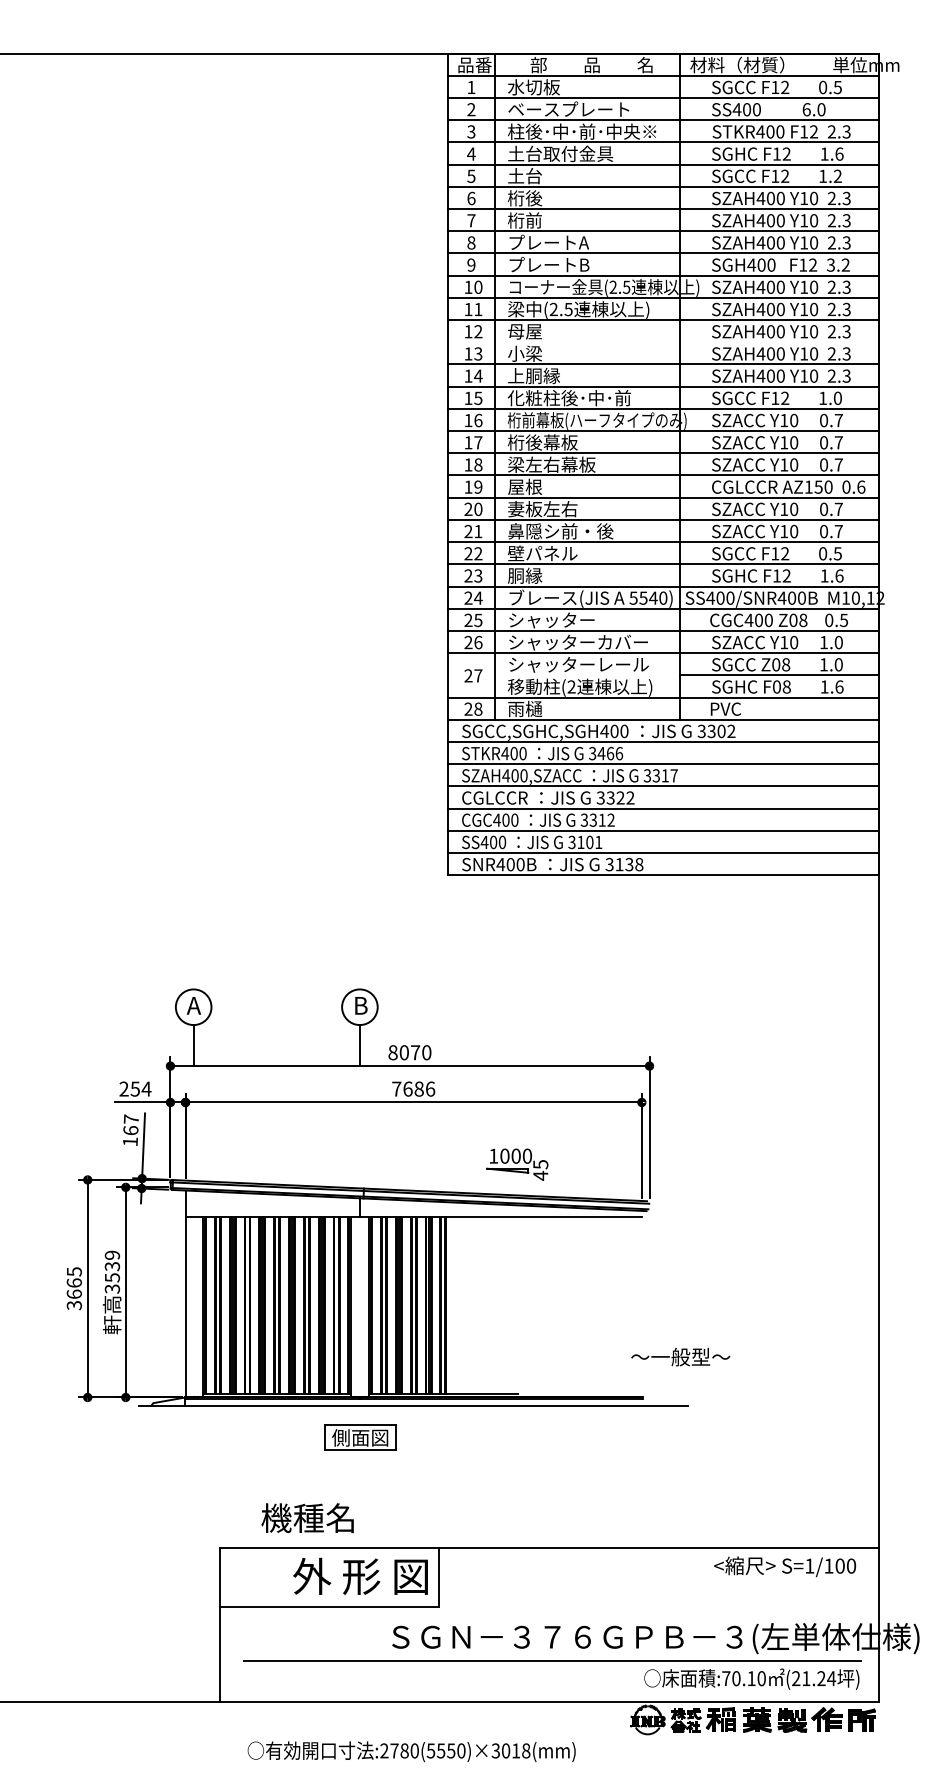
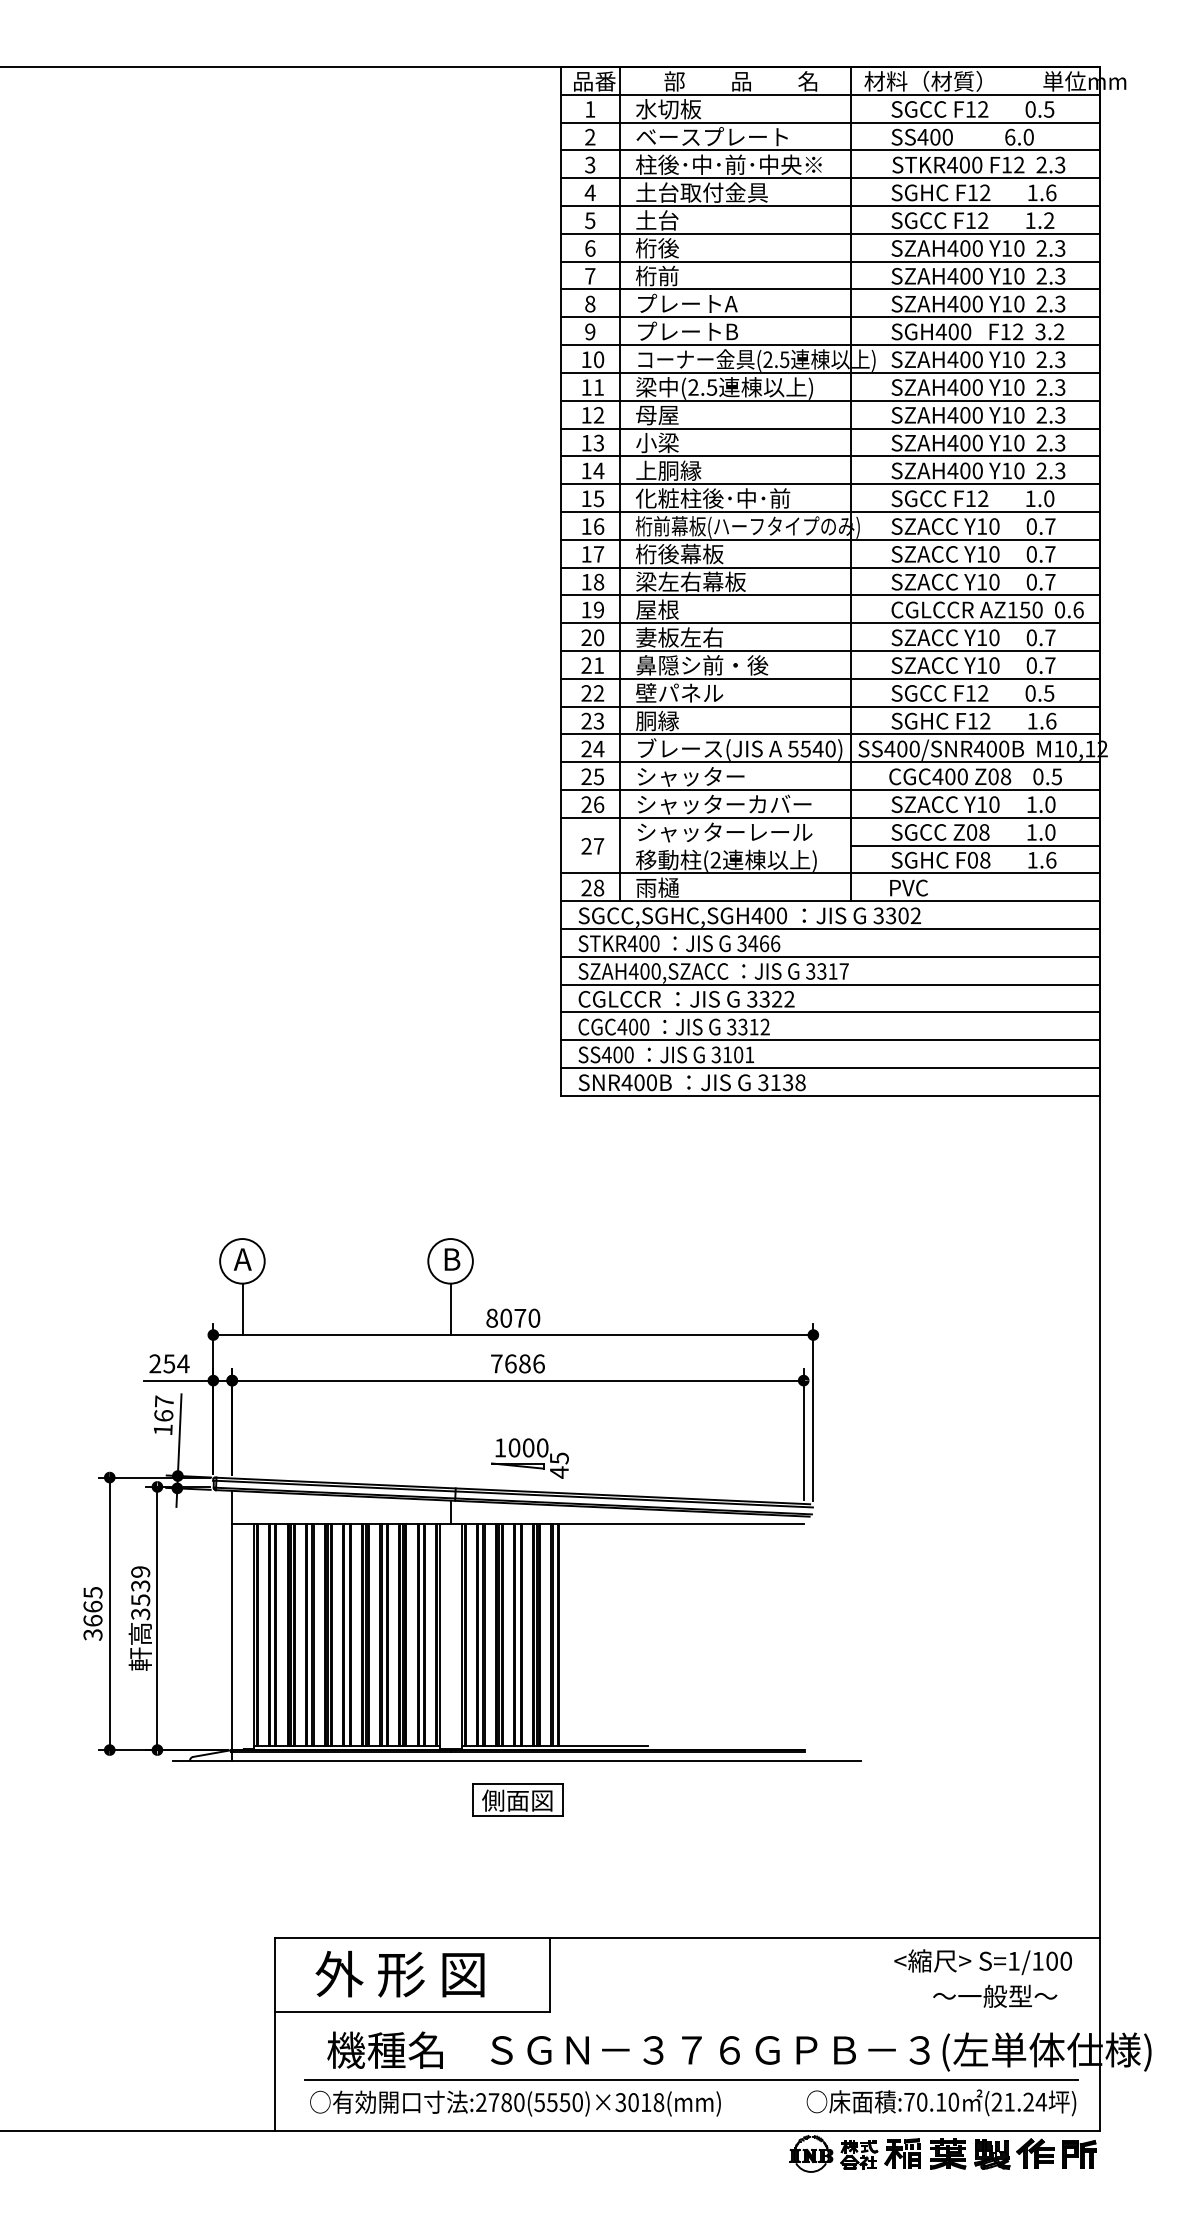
line: (662, 342) -> (829, 428), added
part: (517, 1164) -> (530, 1458), moved
text: (680, 1357) -> (994, 1996), moved
part: (360, 1437) -> (517, 1800), moved
text: (307, 1518) -> (384, 2050), moved
text: (360, 1575) -> (400, 1973), moved
text: (411, 1751) -> (515, 2103), moved

